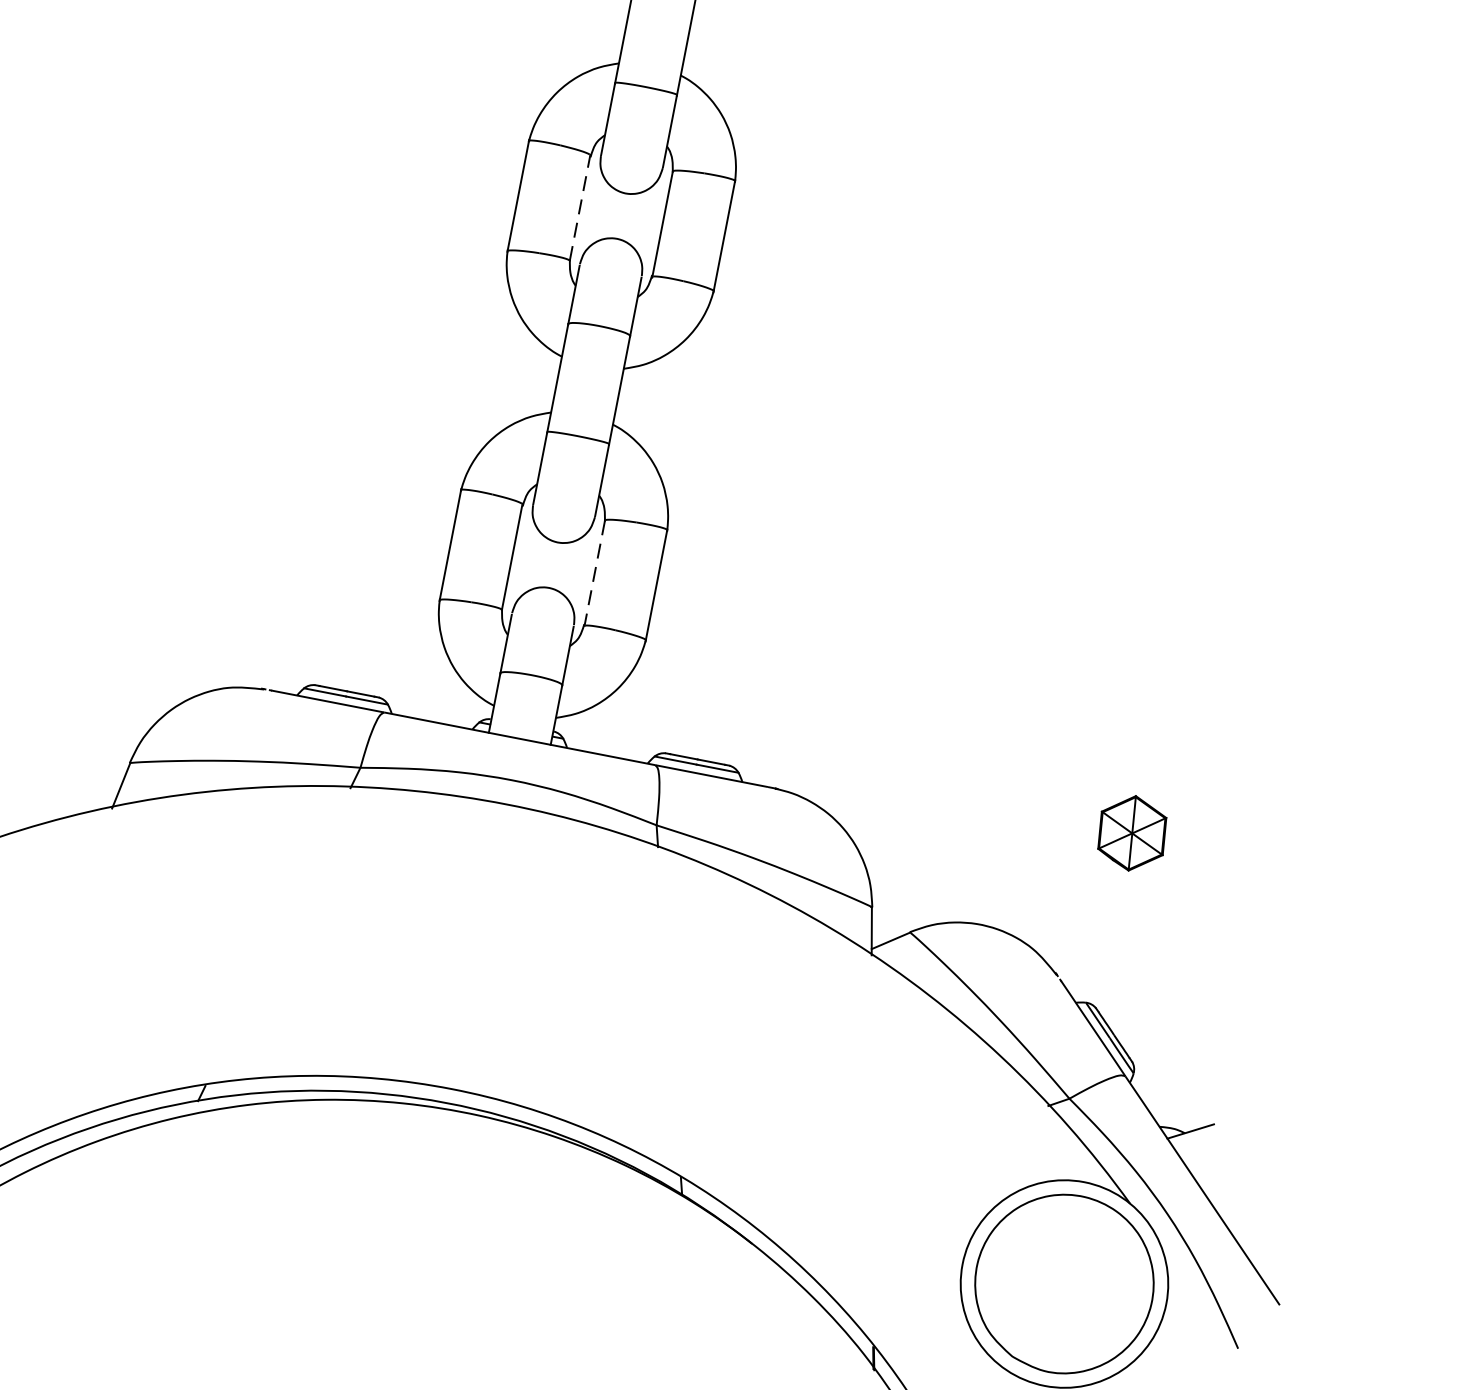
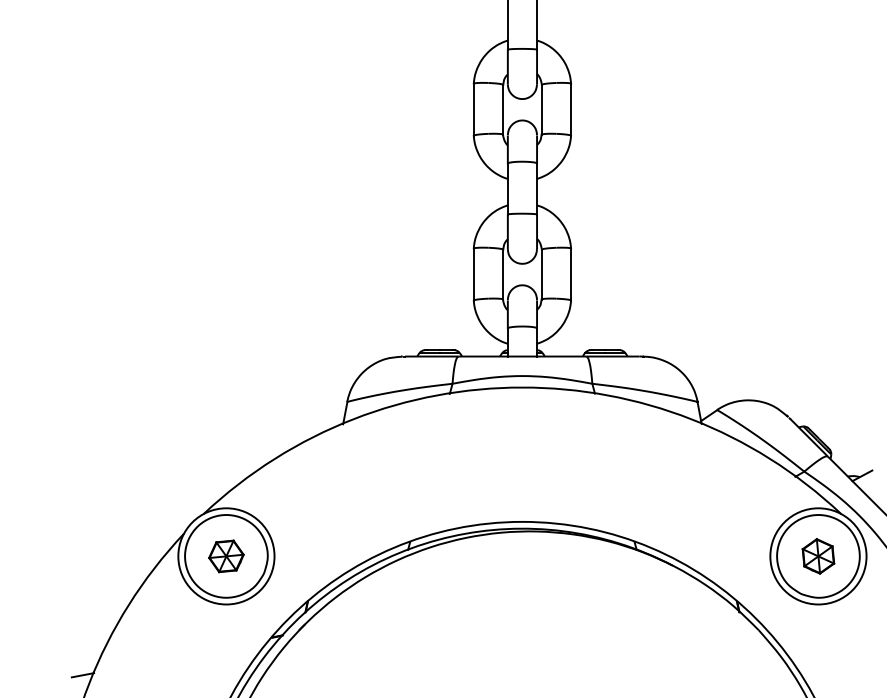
line: (579, 207) -> (502, 109), dashed -> solid
line: (593, 575) -> (541, 275), dashed -> solid
part: (1132, 833) -> (818, 556), moved

